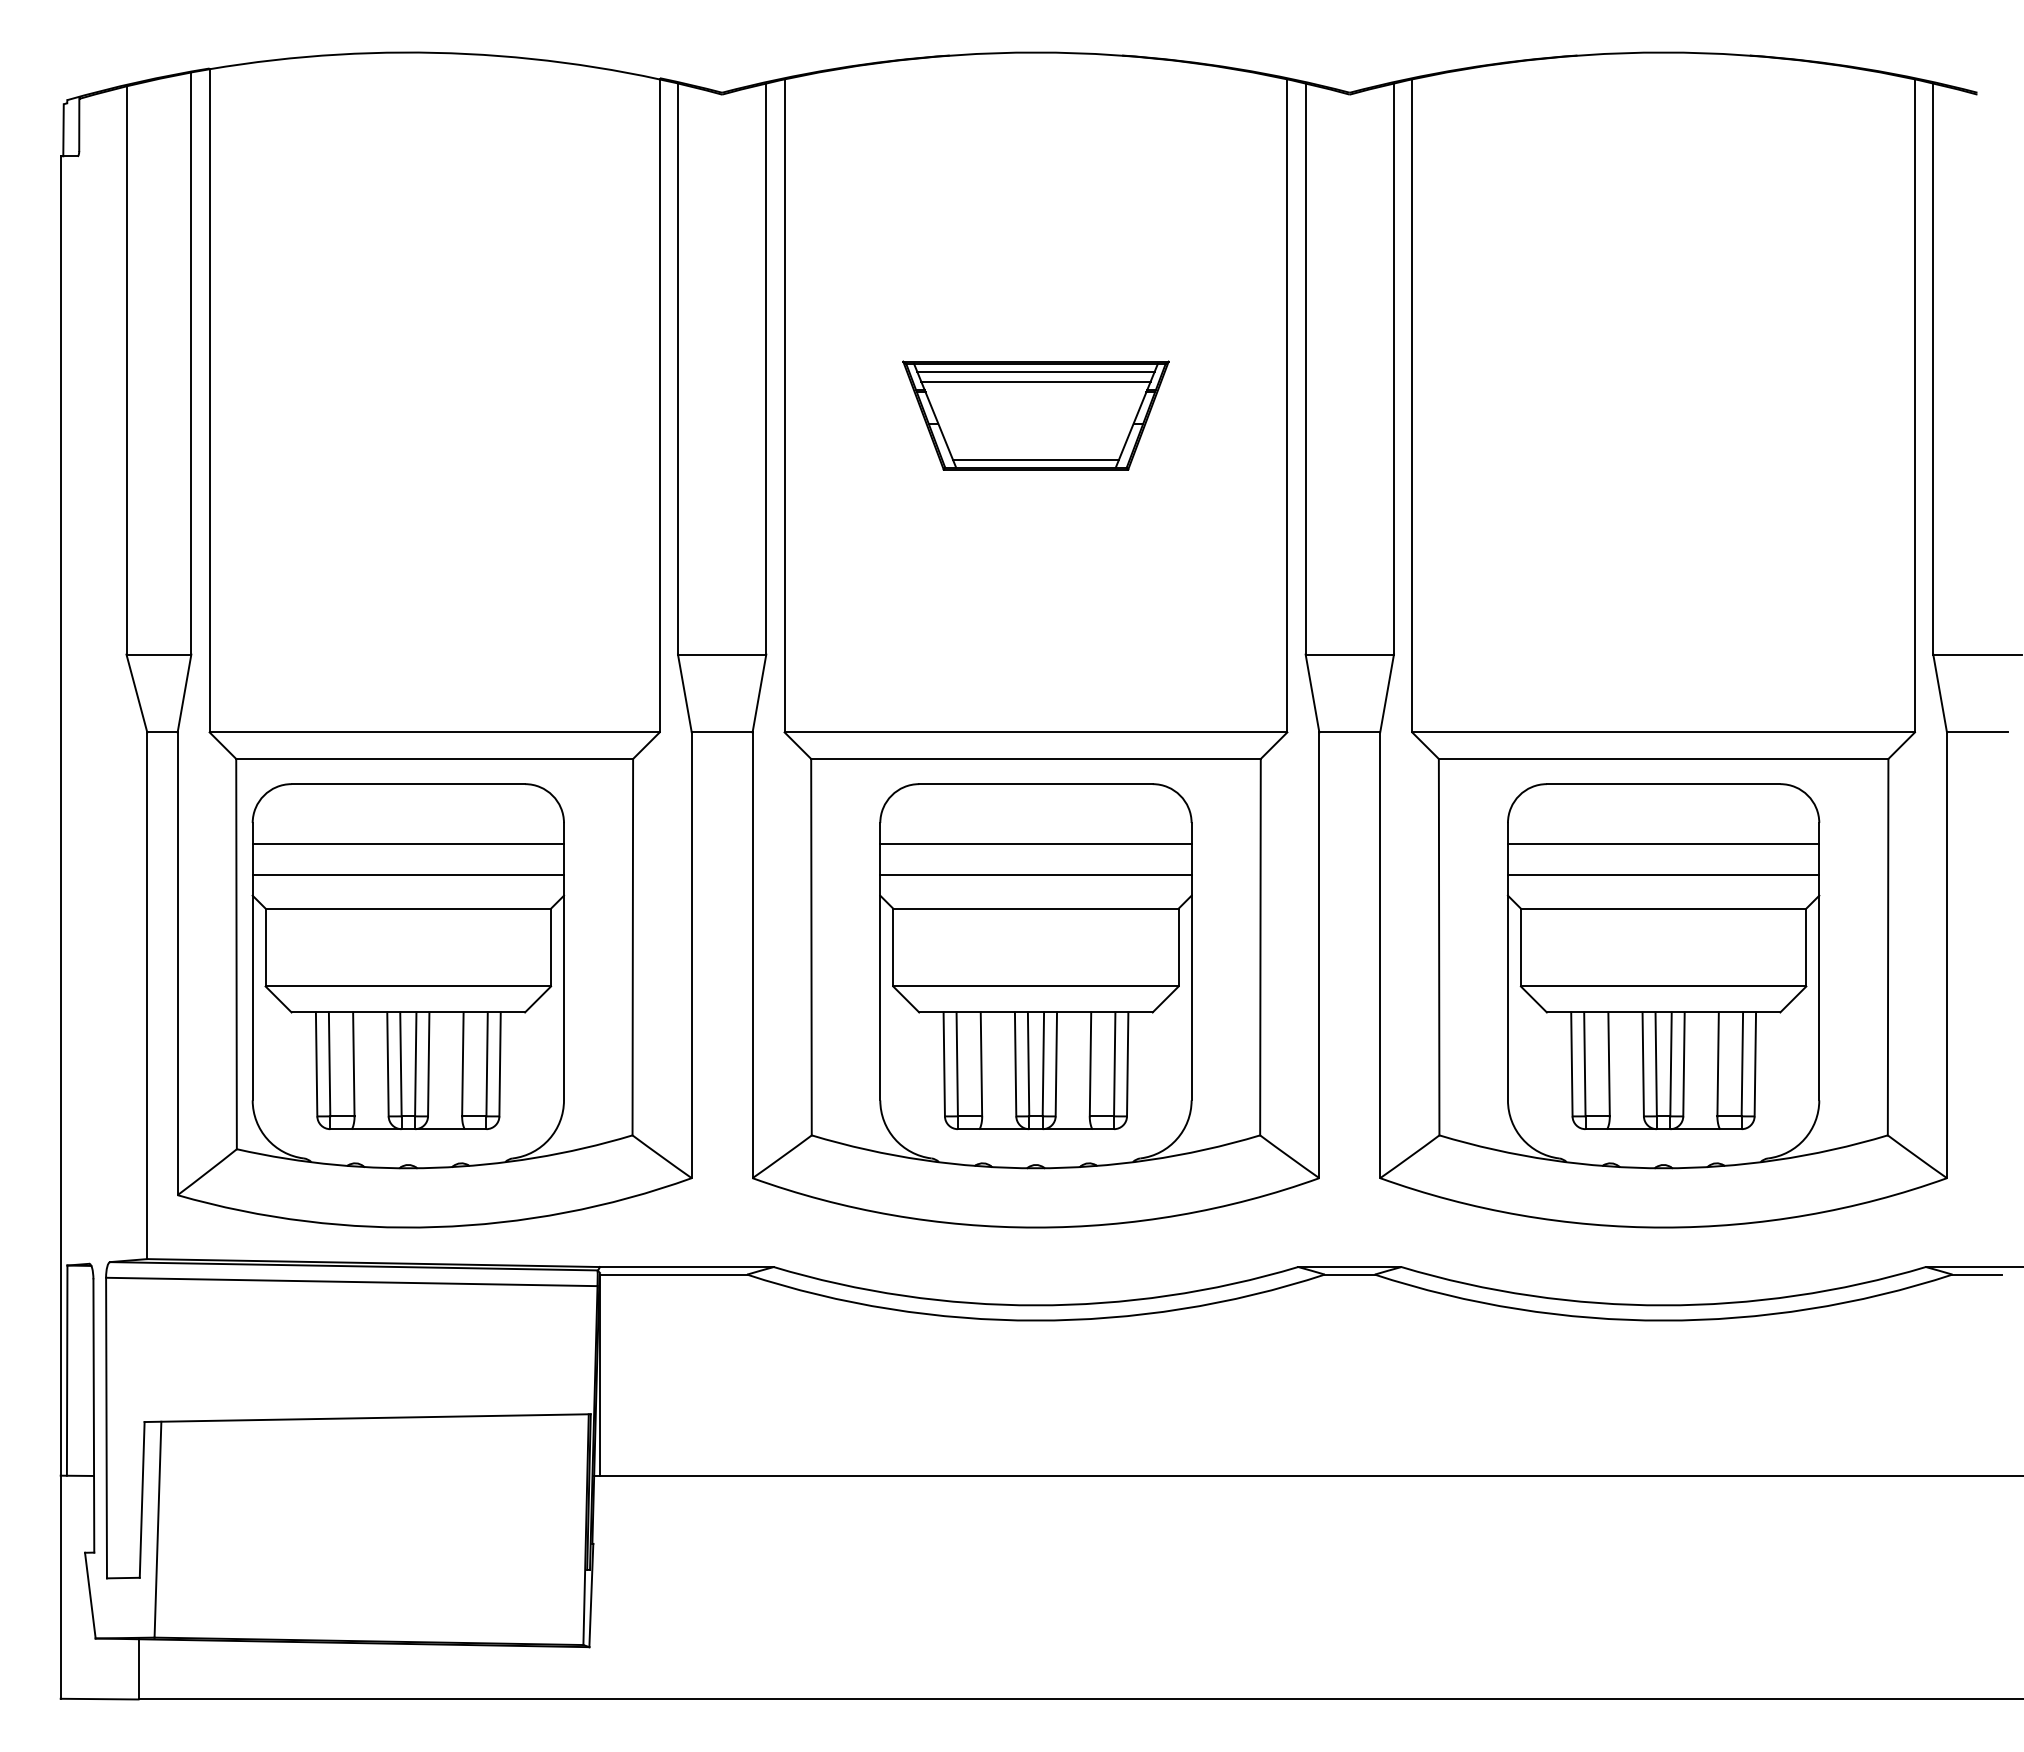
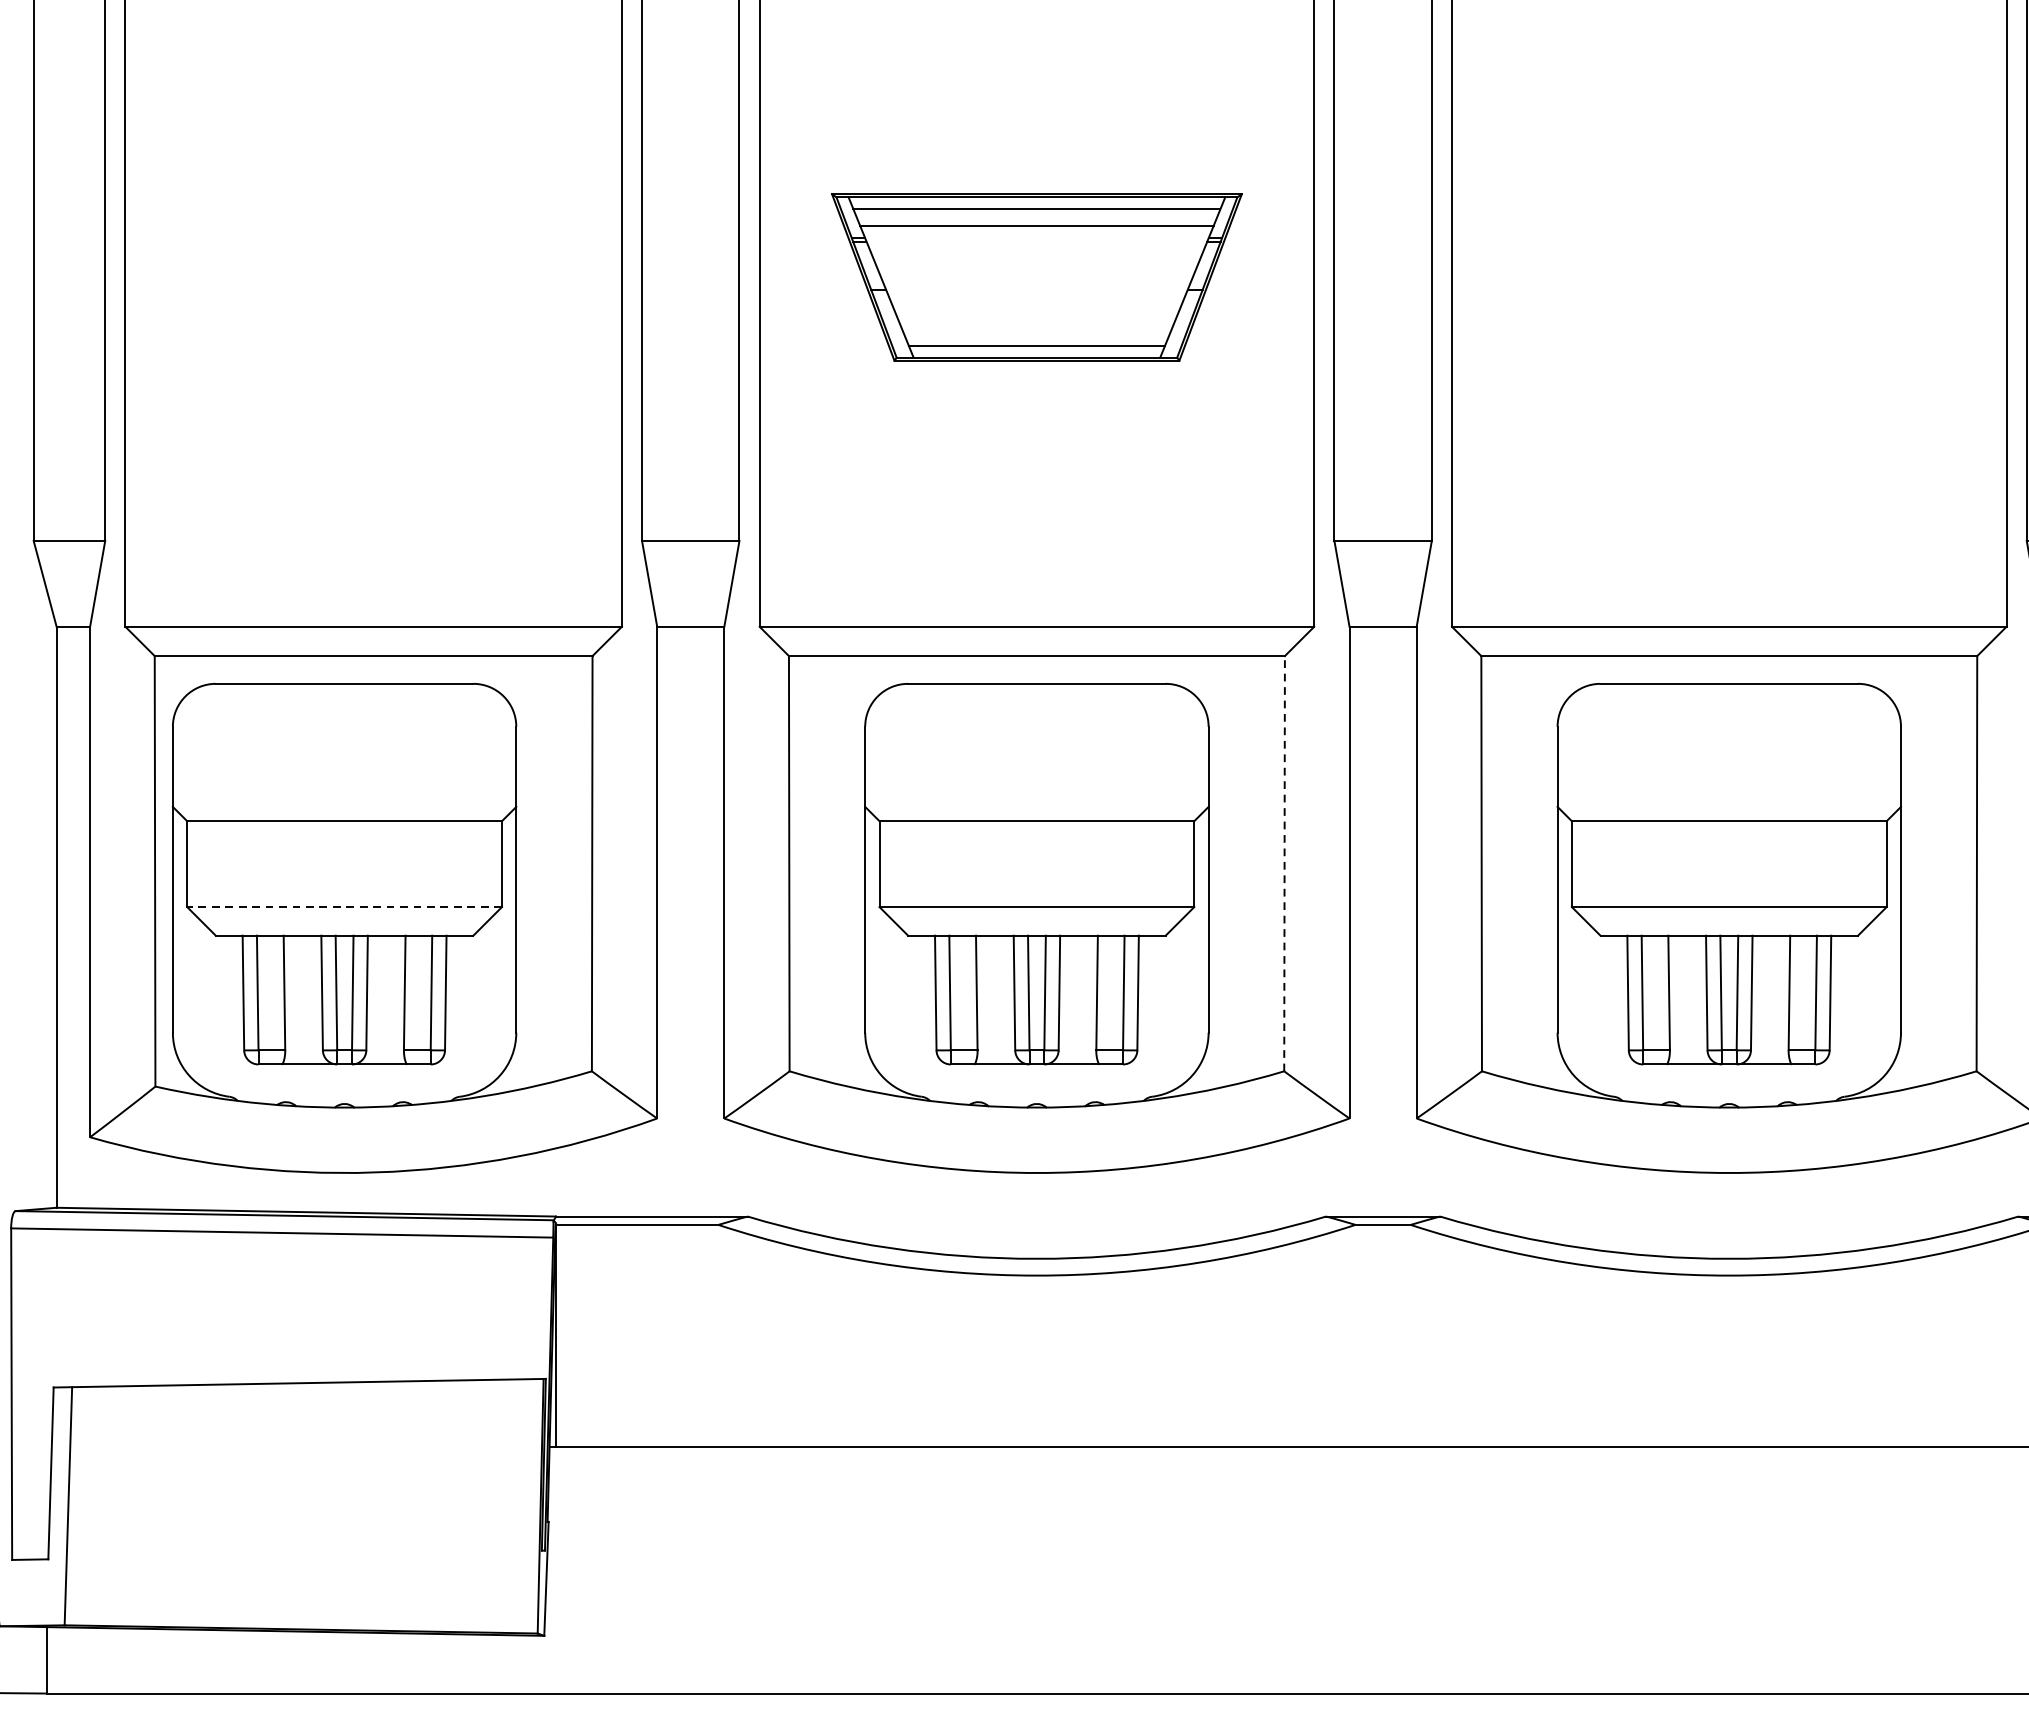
part: (1035, 415) -> (1036, 277), size x1.4
line: (408, 843) -> (344, 749), removed
line: (1035, 843) -> (1036, 749), removed
line: (1663, 843) -> (1729, 749), removed
line: (408, 874) -> (344, 783), removed
line: (1035, 874) -> (1036, 783), removed
line: (1663, 874) -> (1729, 783), removed
line: (1260, 946) -> (1284, 862), solid -> dashed
line: (408, 986) -> (344, 907), solid -> dashed

